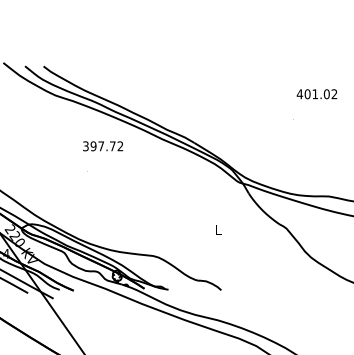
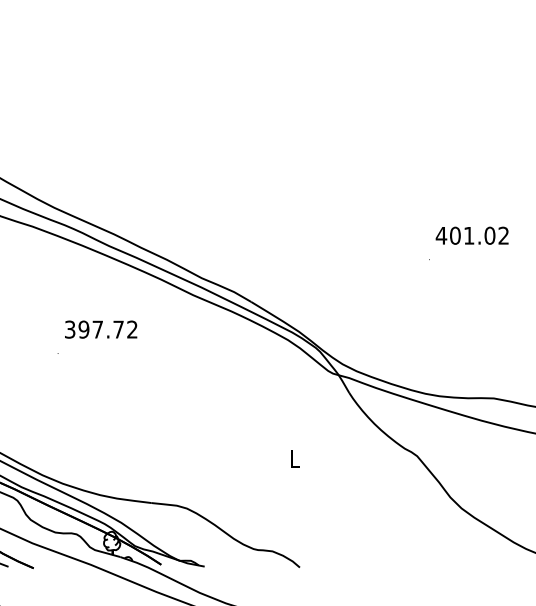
text: (316, 94) -> (471, 236), moved
text: (103, 146) -> (101, 329), moved

